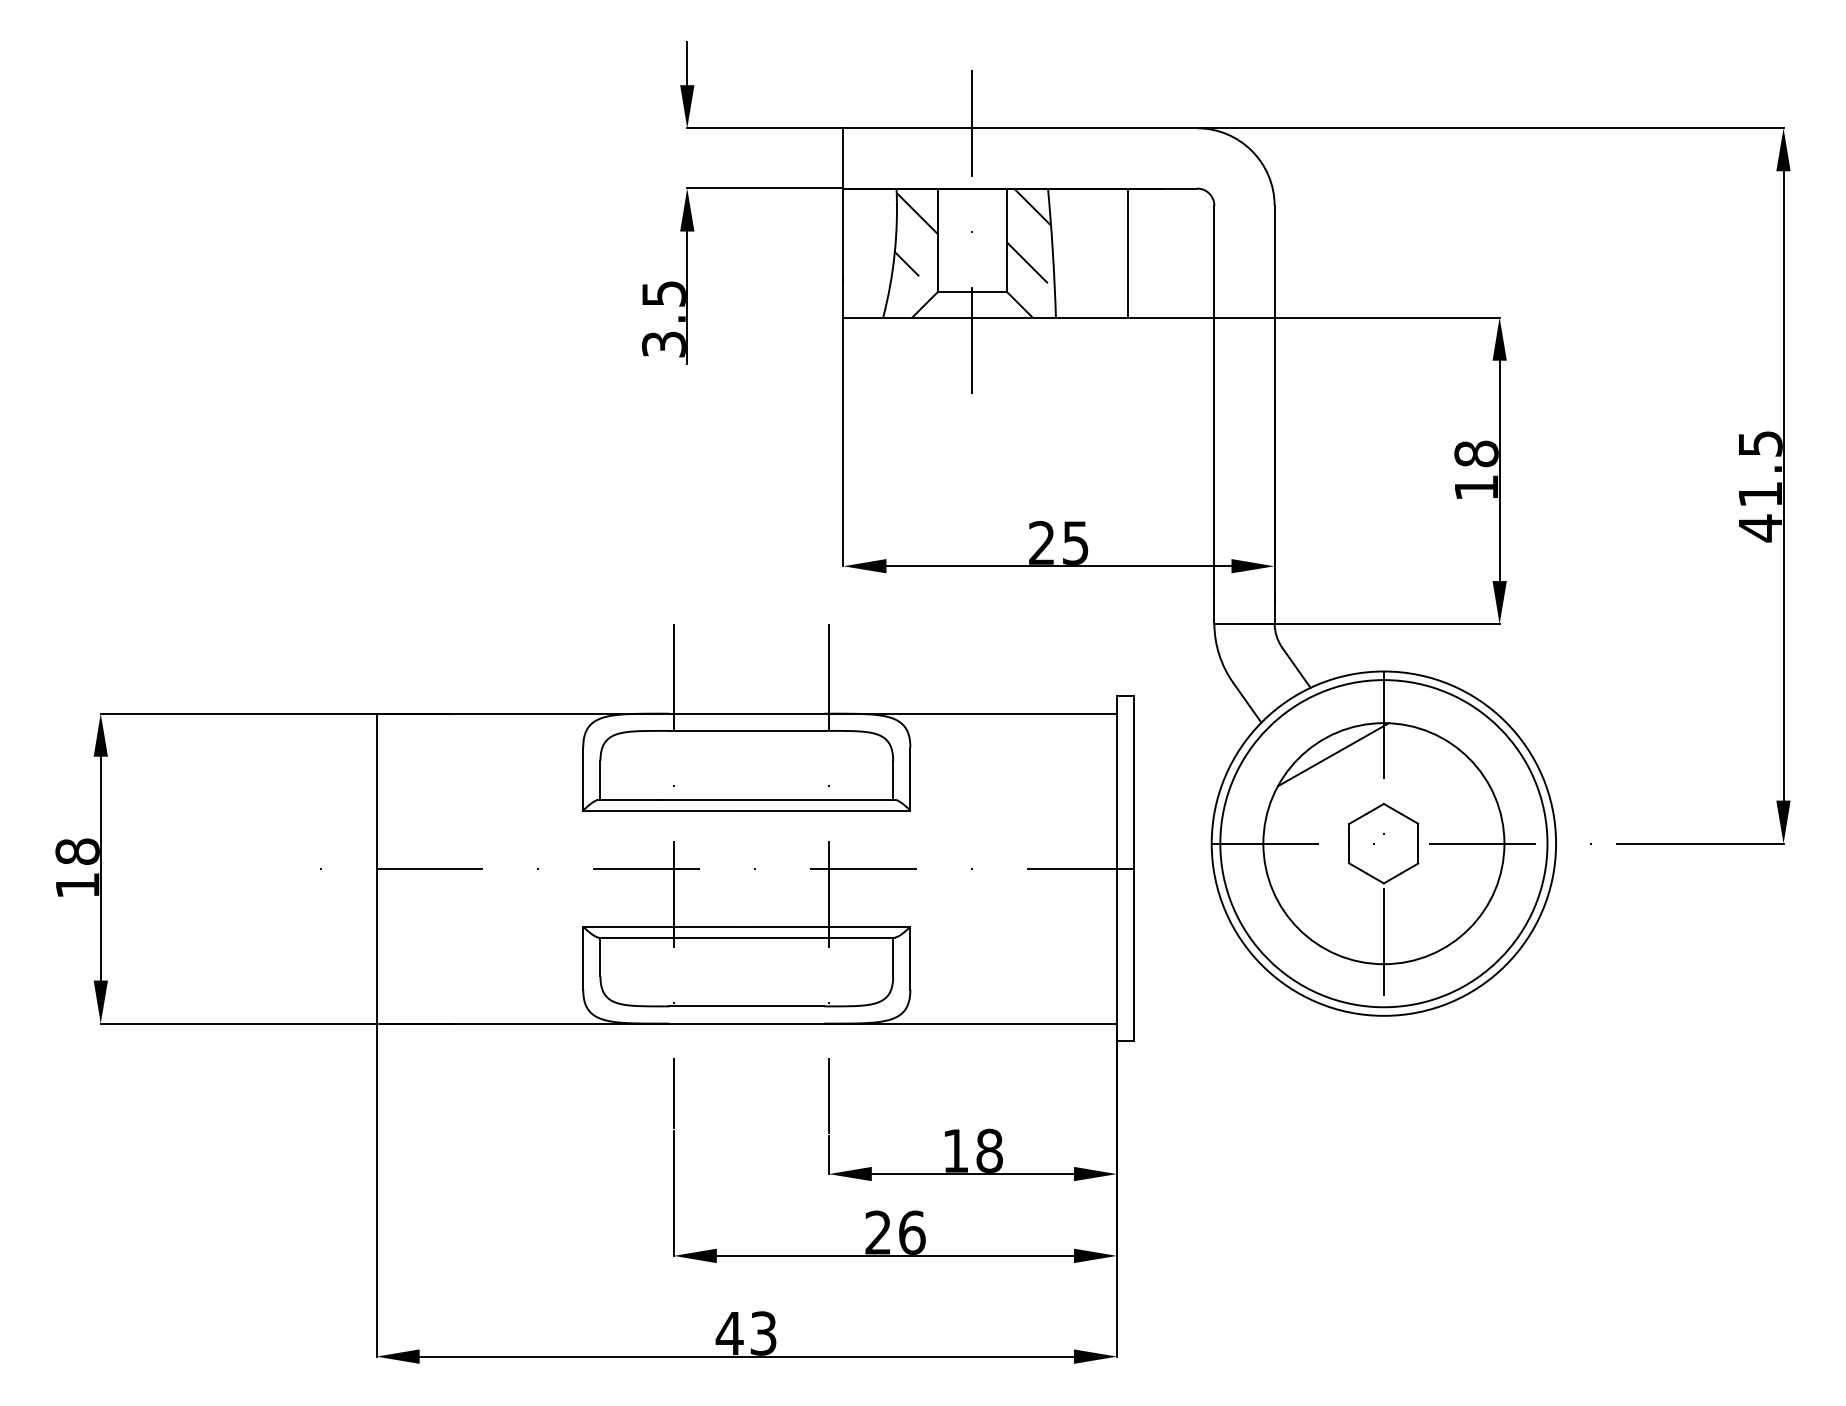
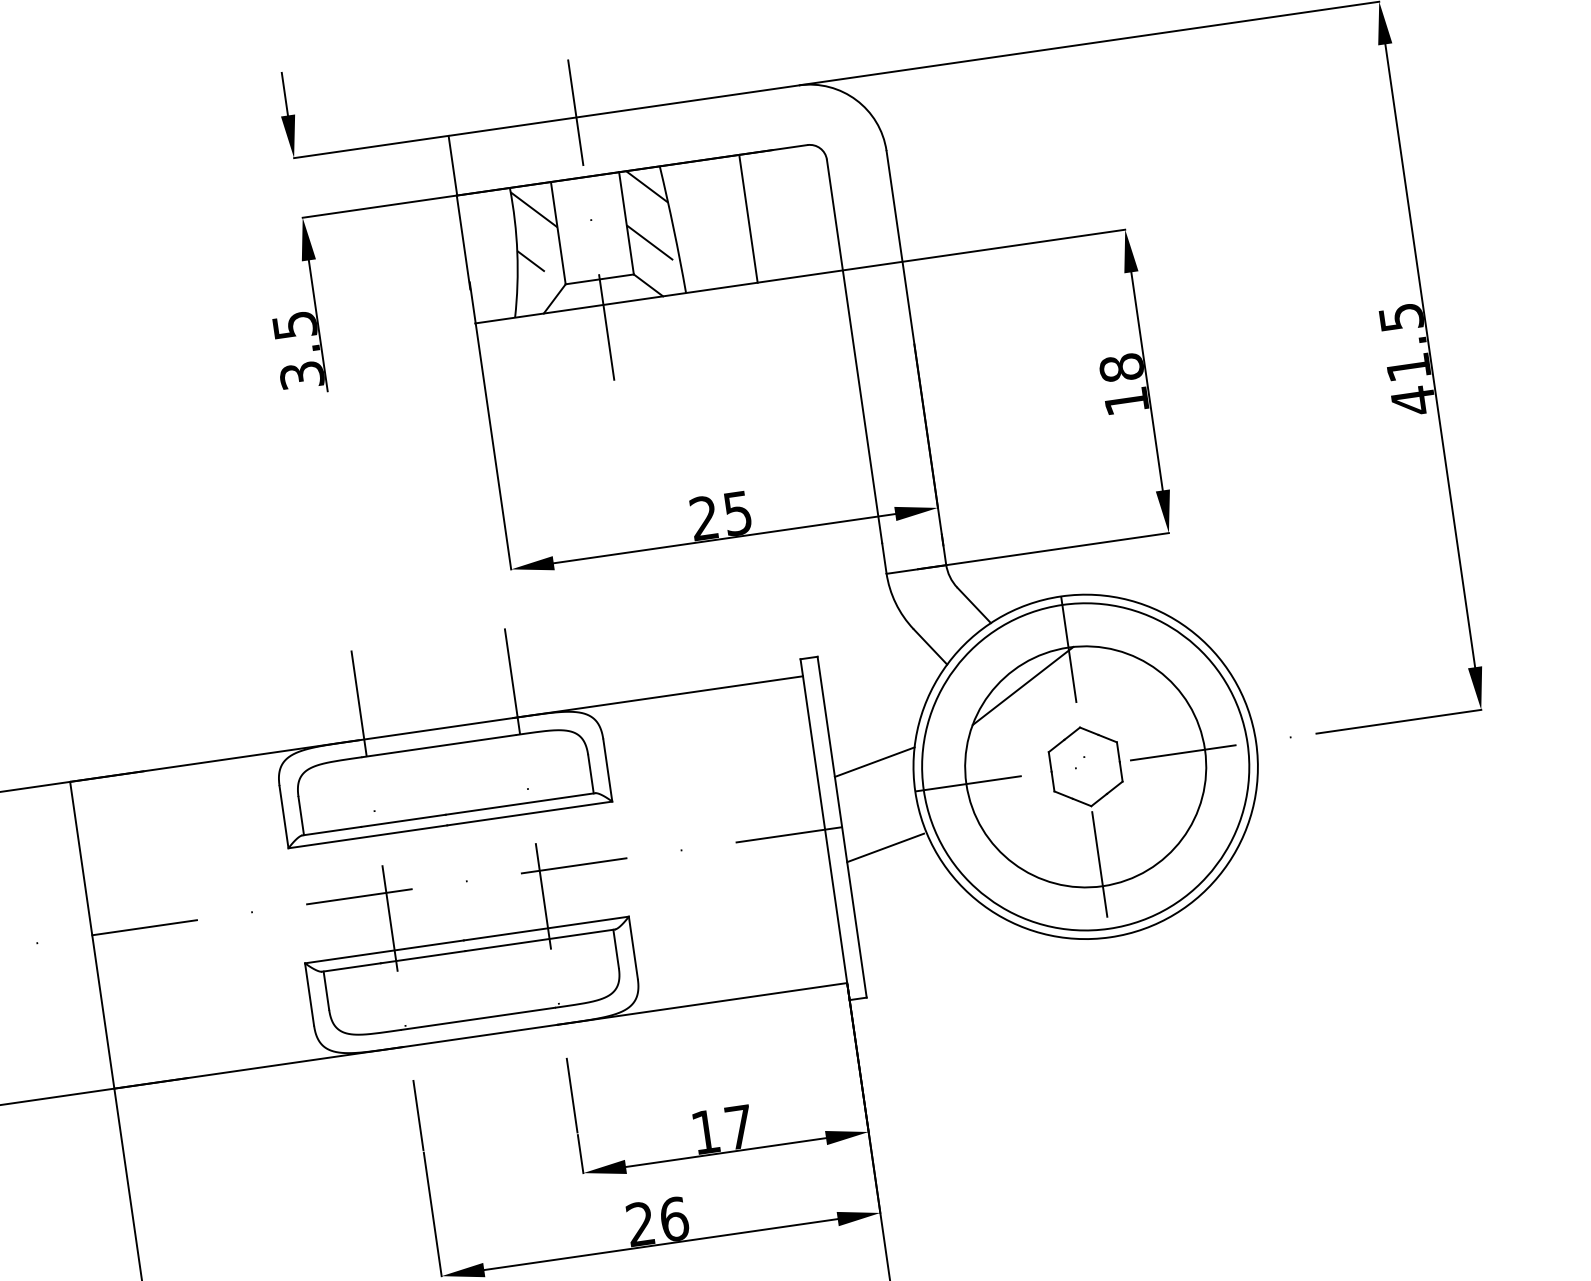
line: (1175, 808) -> (874, 761), added
line: (1174, 894) -> (885, 847), added
text: (989, 1150) -> (739, 1126), 18 -> 17

